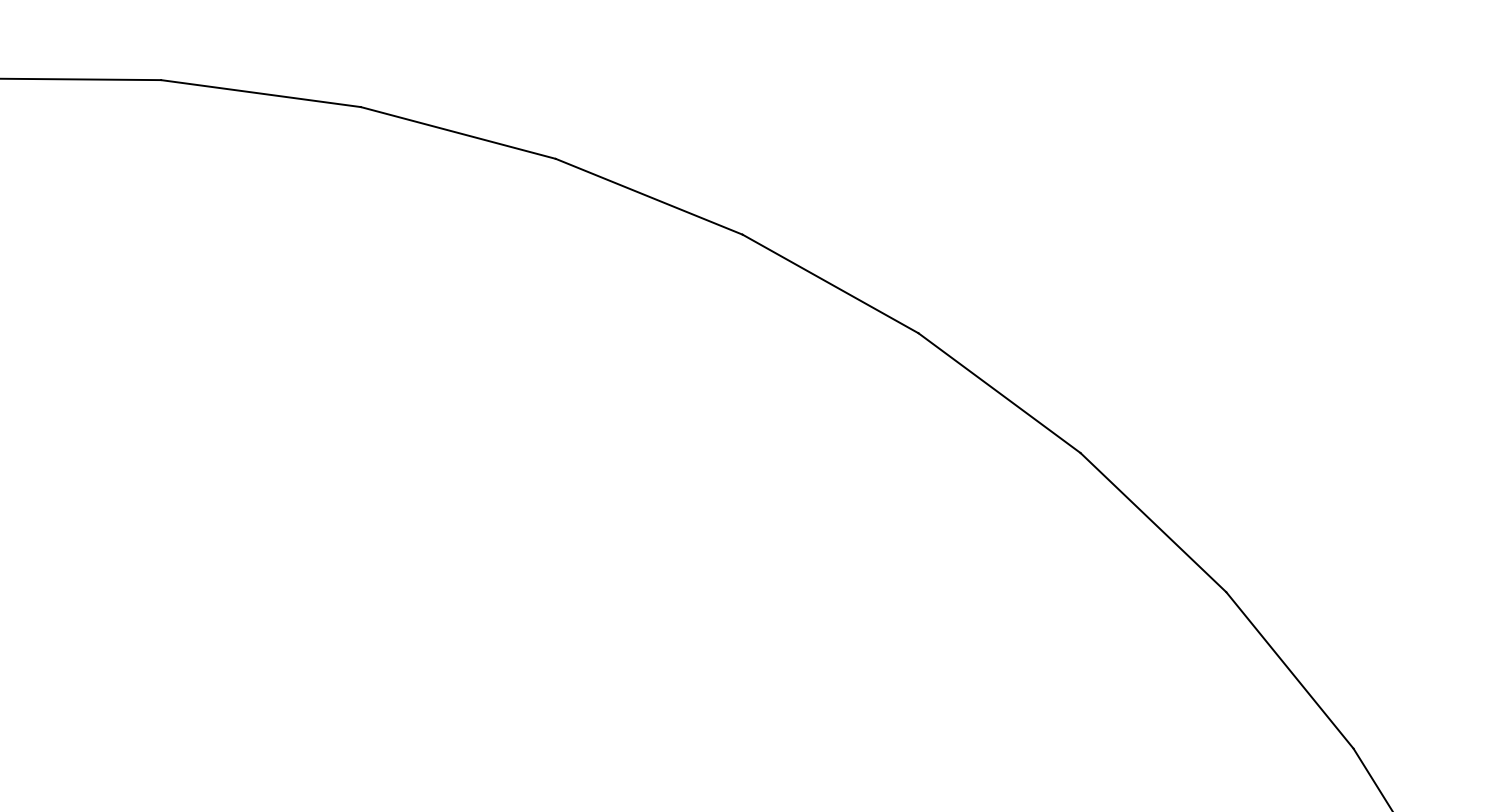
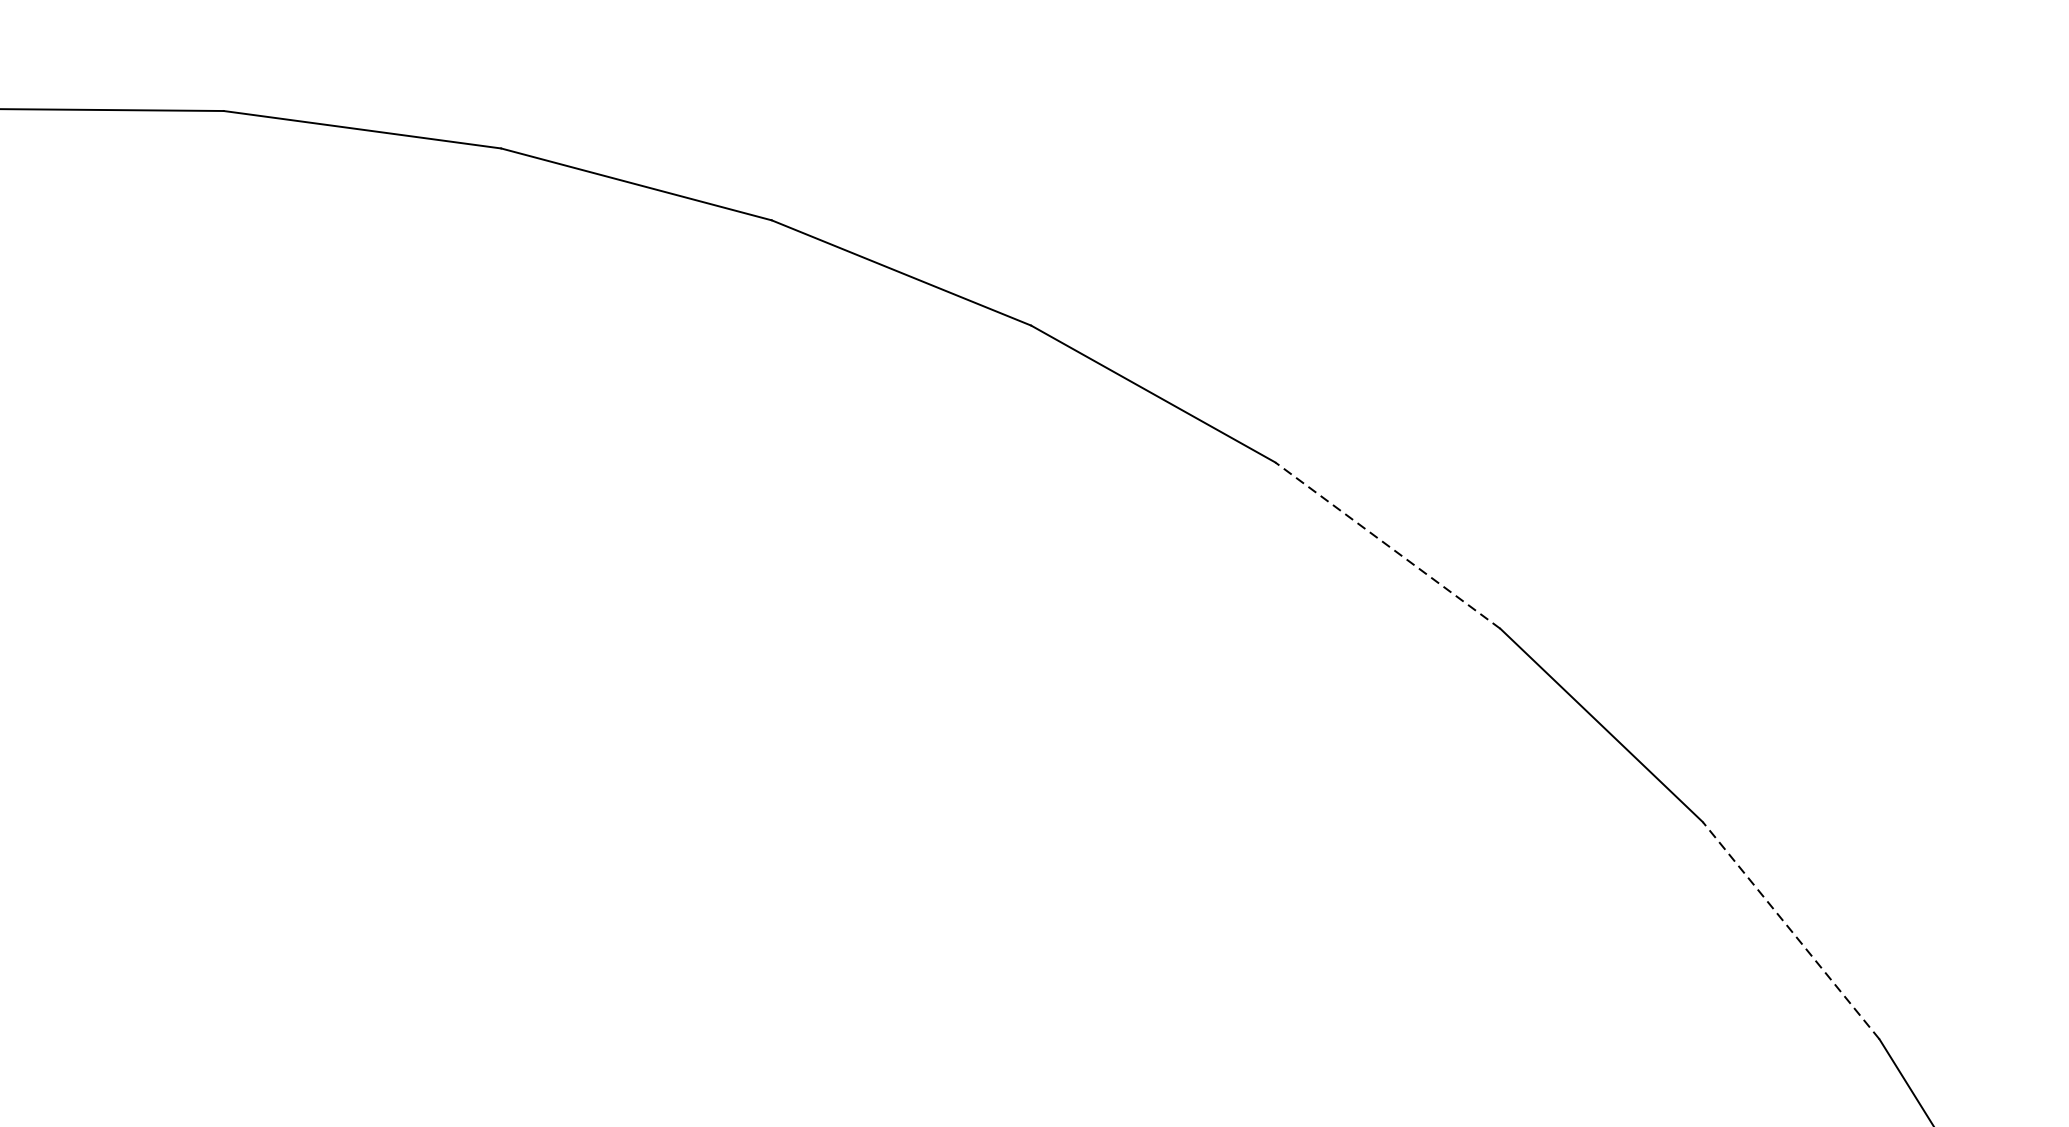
line: (999, 393) -> (1387, 546), solid -> dashed
line: (1289, 670) -> (1790, 930), solid -> dashed

